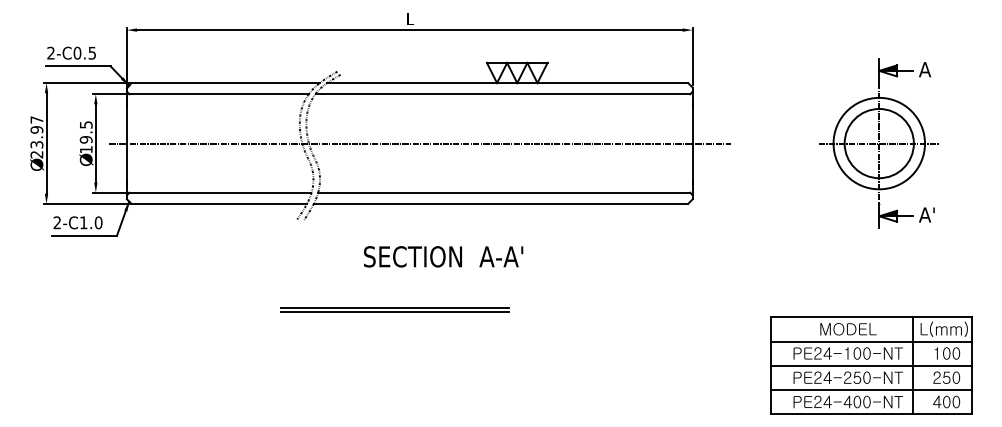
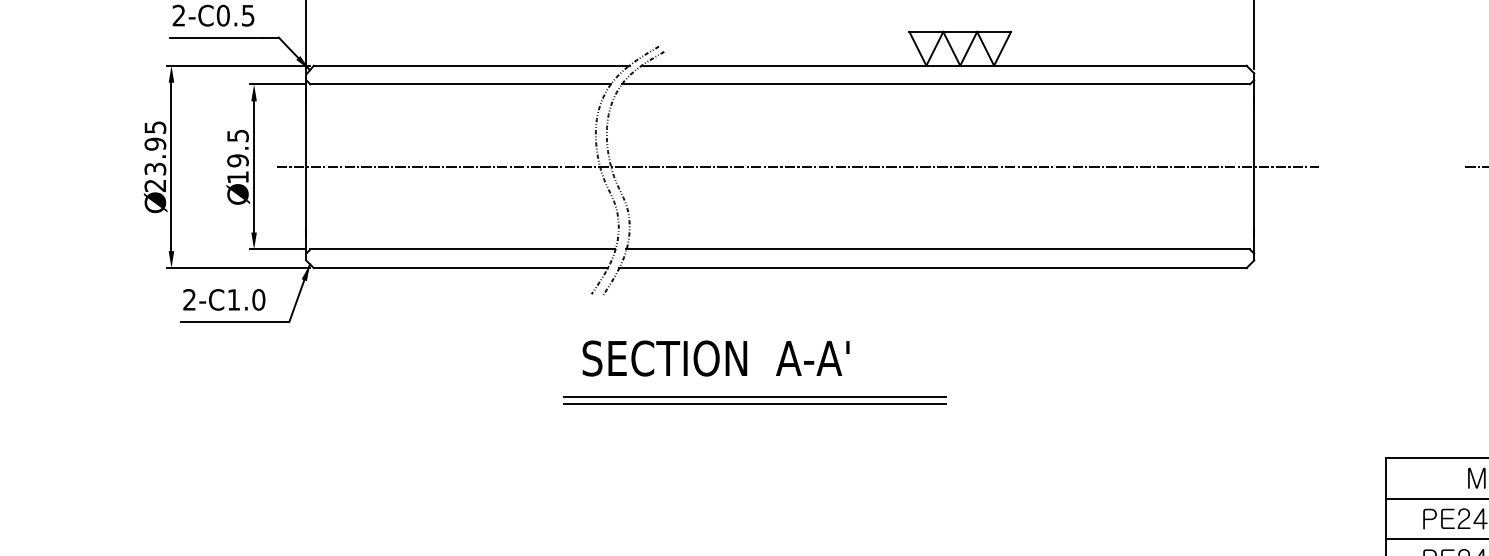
text: (36, 119) -> (154, 126), 23.97 -> 23.95
text: (443, 256) -> (715, 357), moved
part: (394, 309) -> (754, 399), moved

